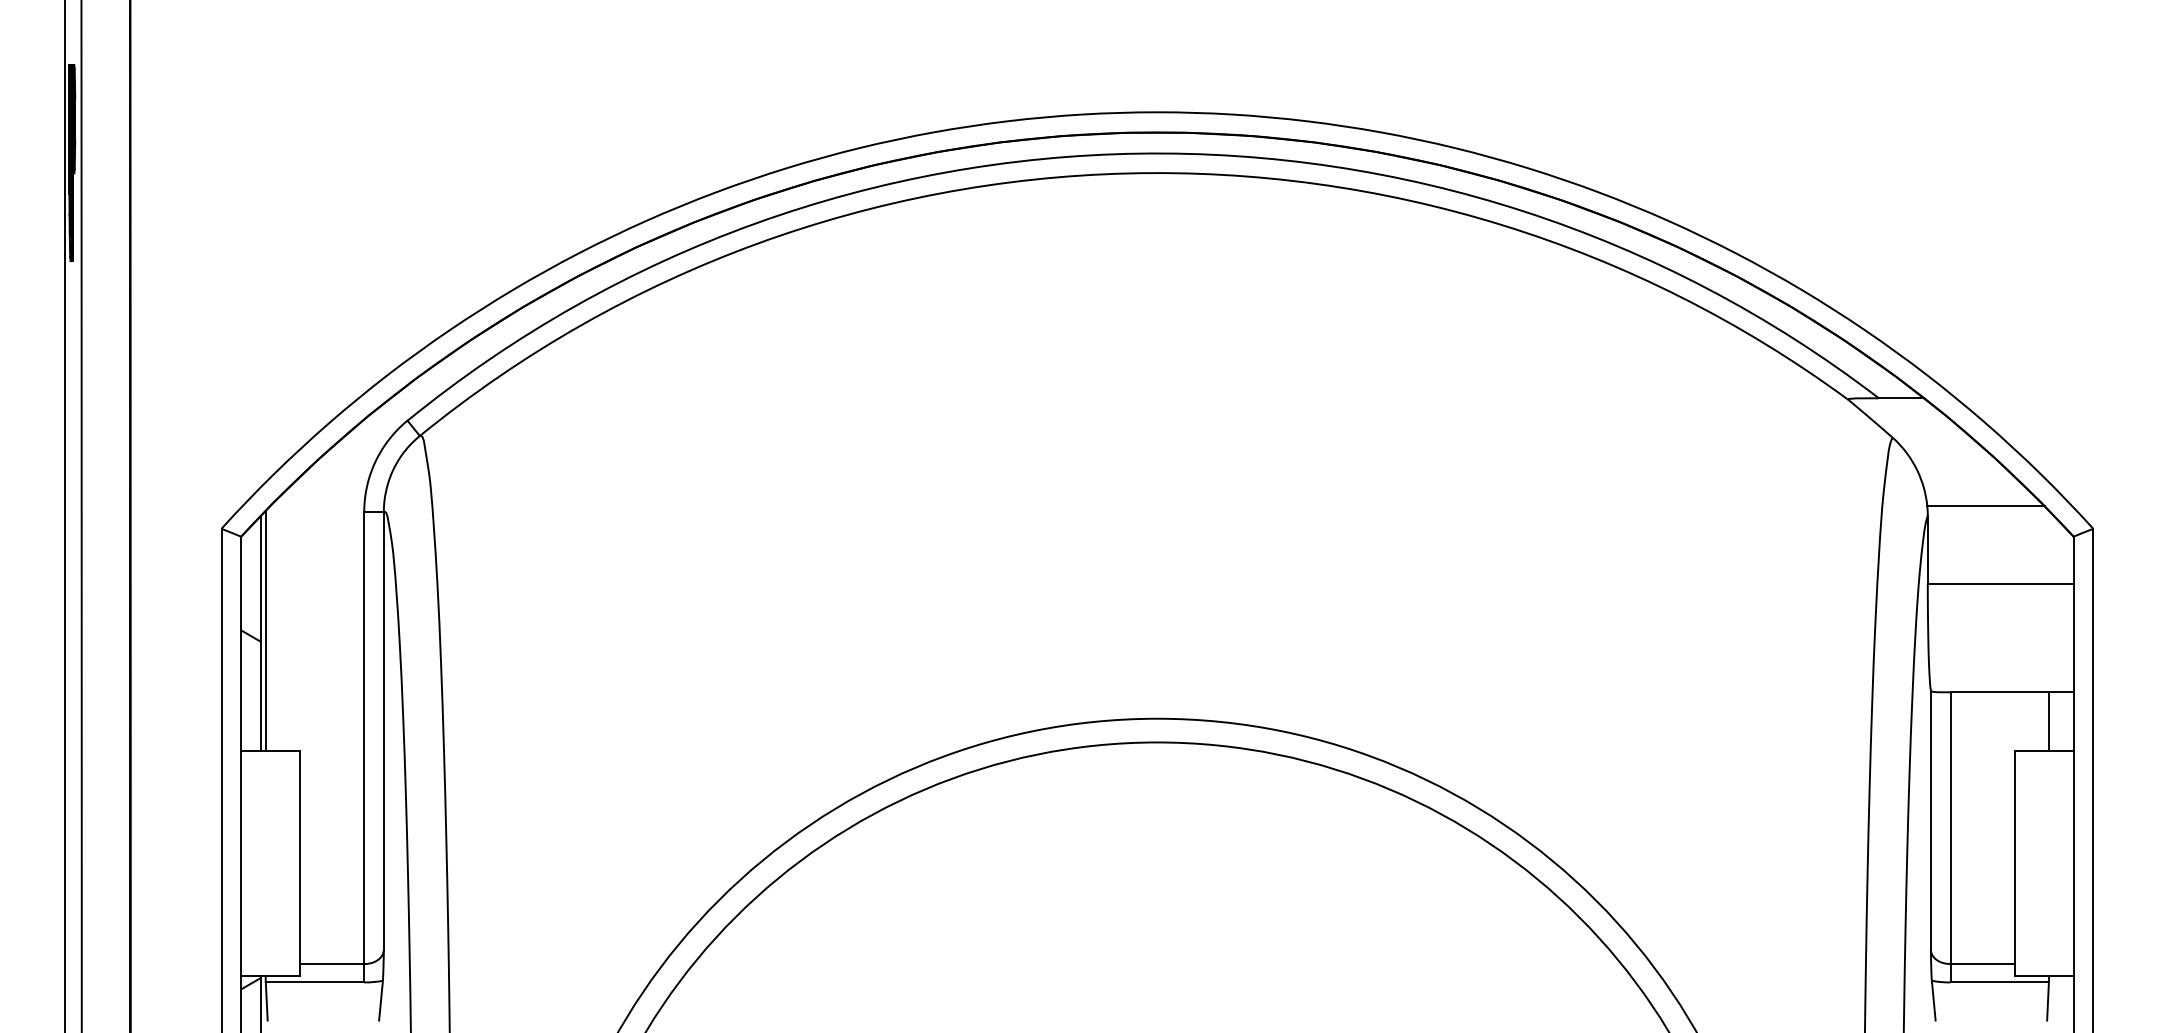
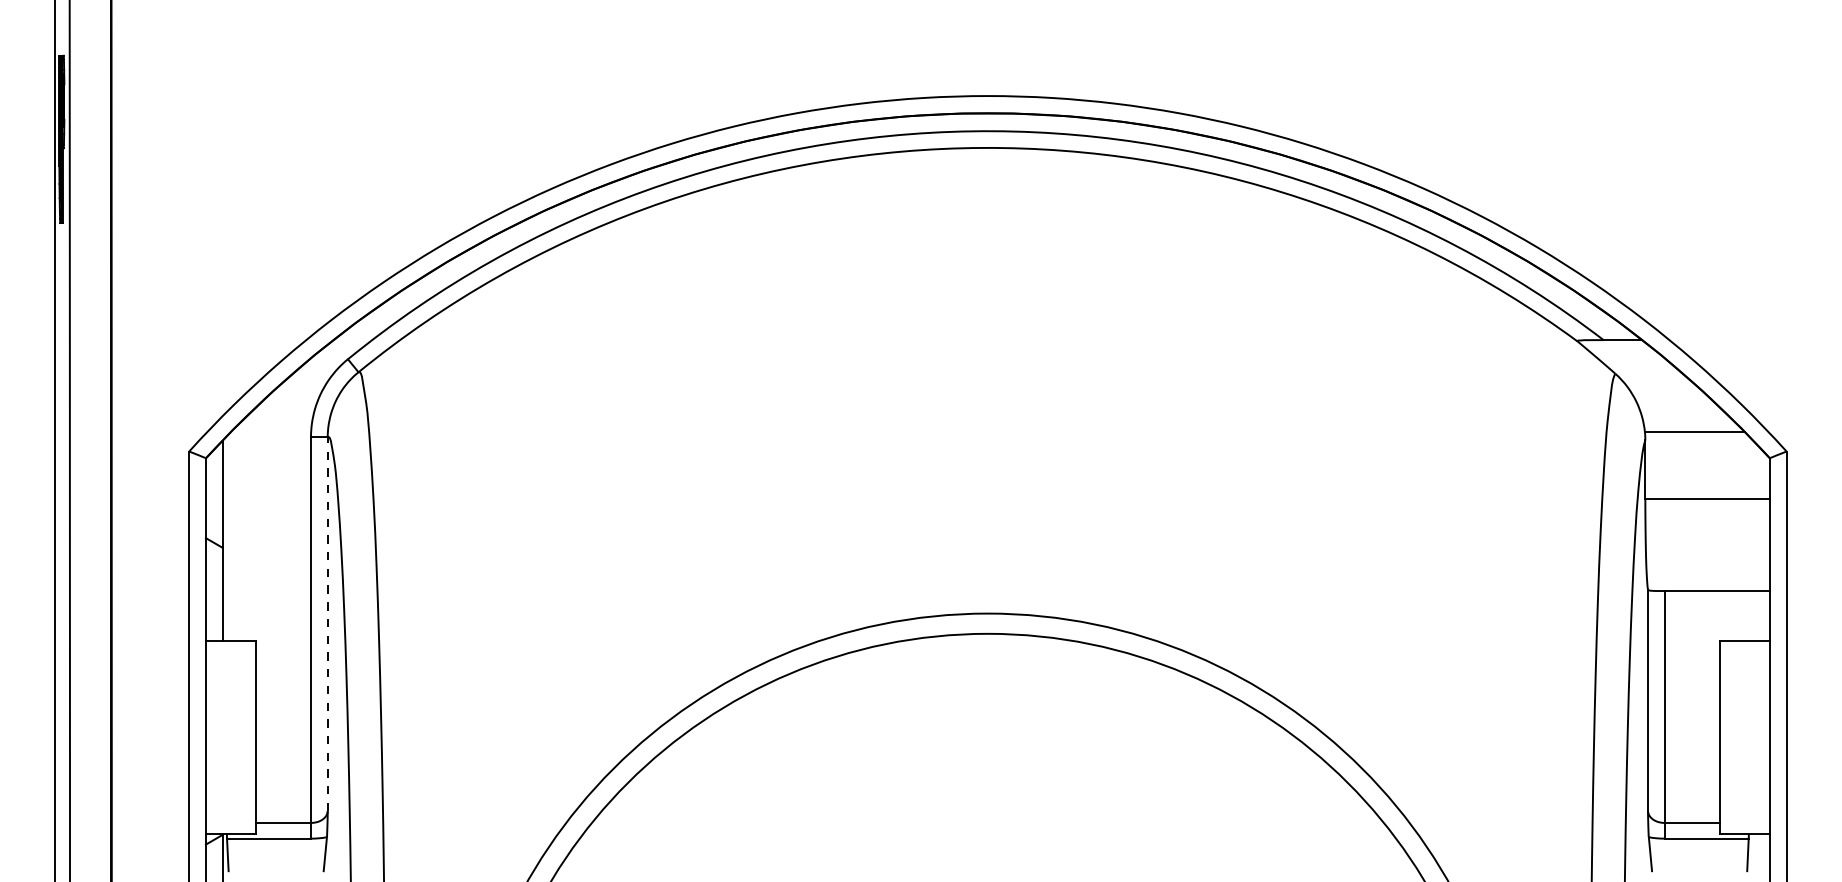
line: (265, 630) -> (226, 538), removed
line: (2049, 721) -> (1749, 615), removed
line: (383, 730) -> (327, 623), solid -> dashed

